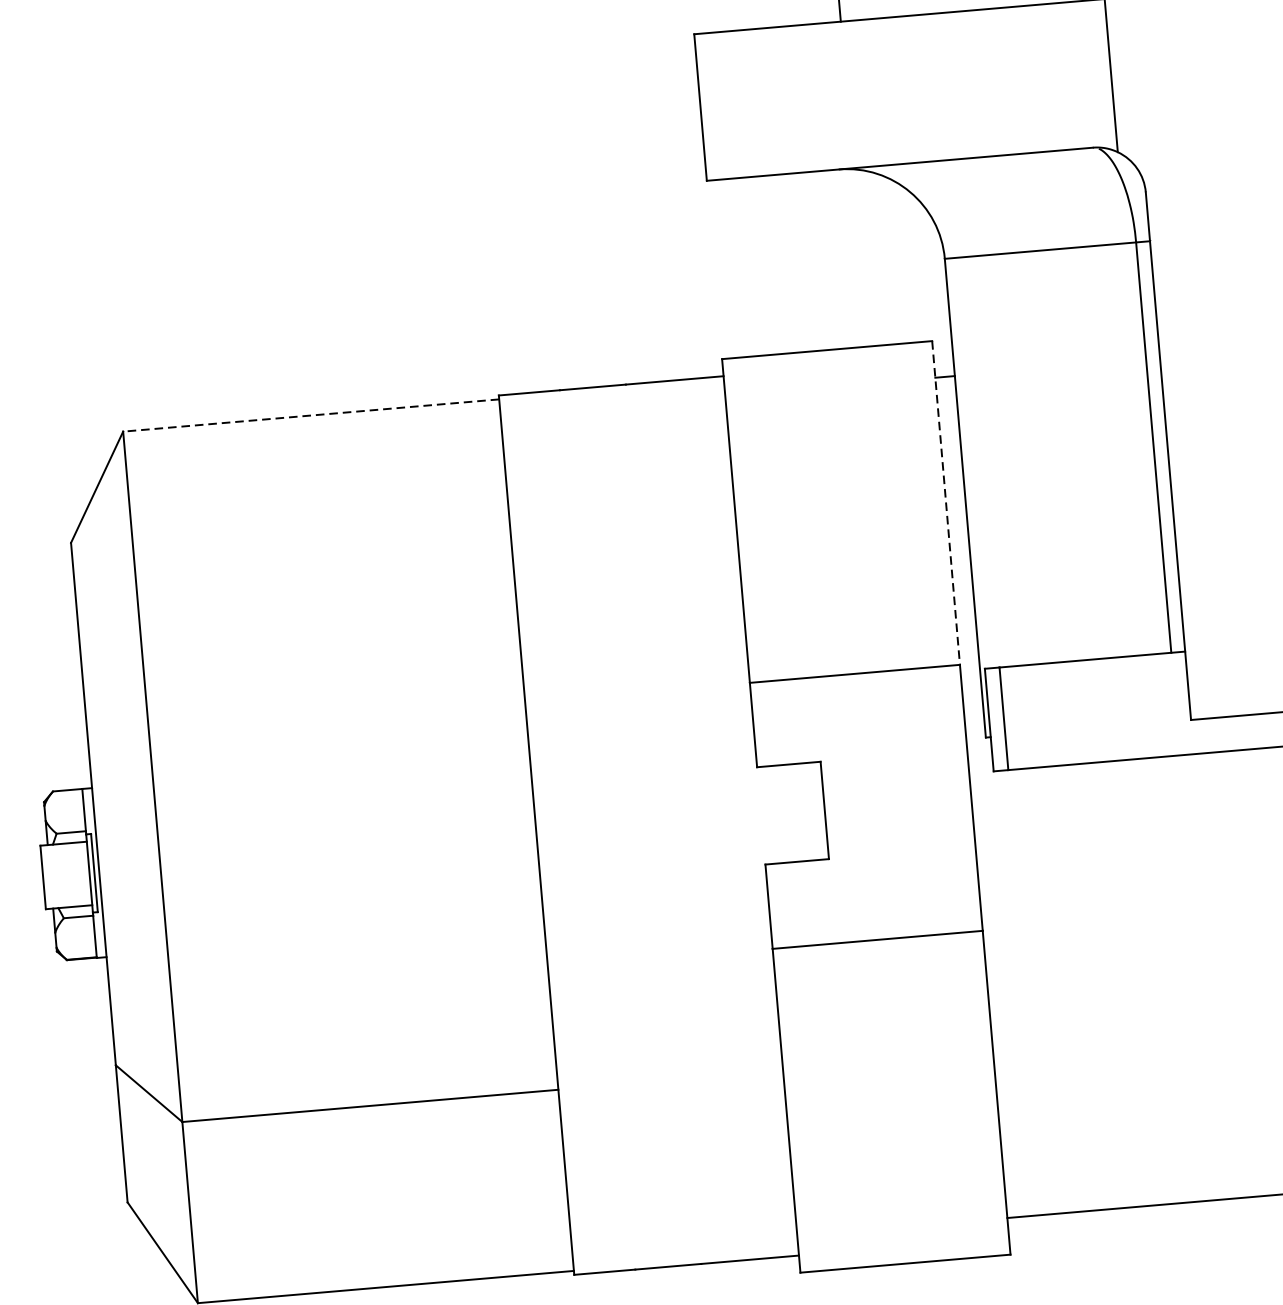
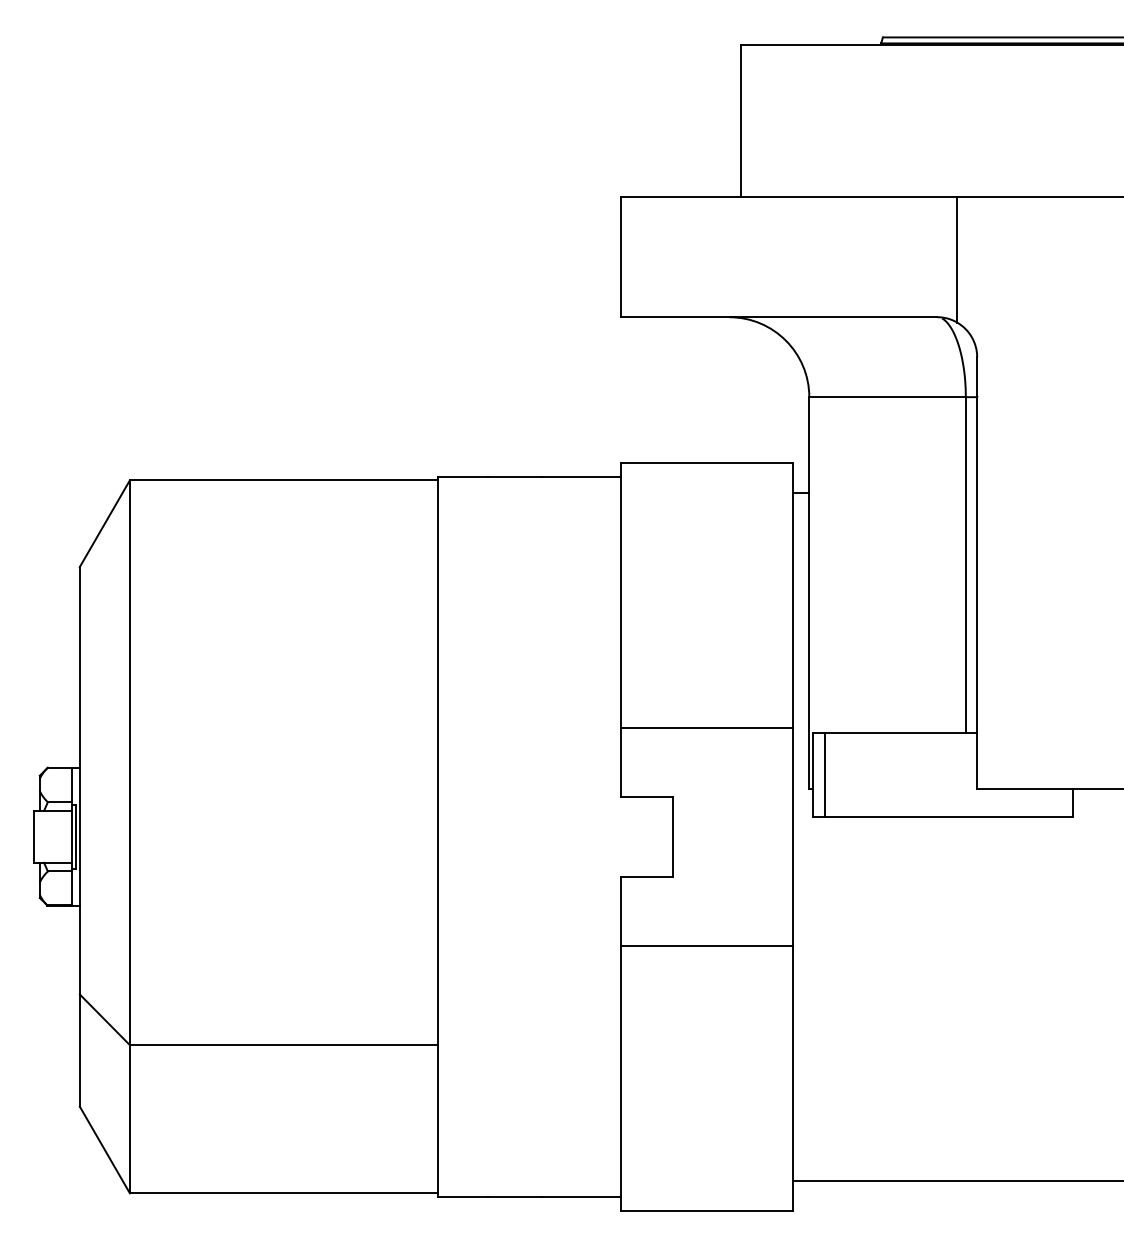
line: (310, 415) -> (283, 480), dashed -> solid
line: (946, 504) -> (793, 596), dashed -> solid

